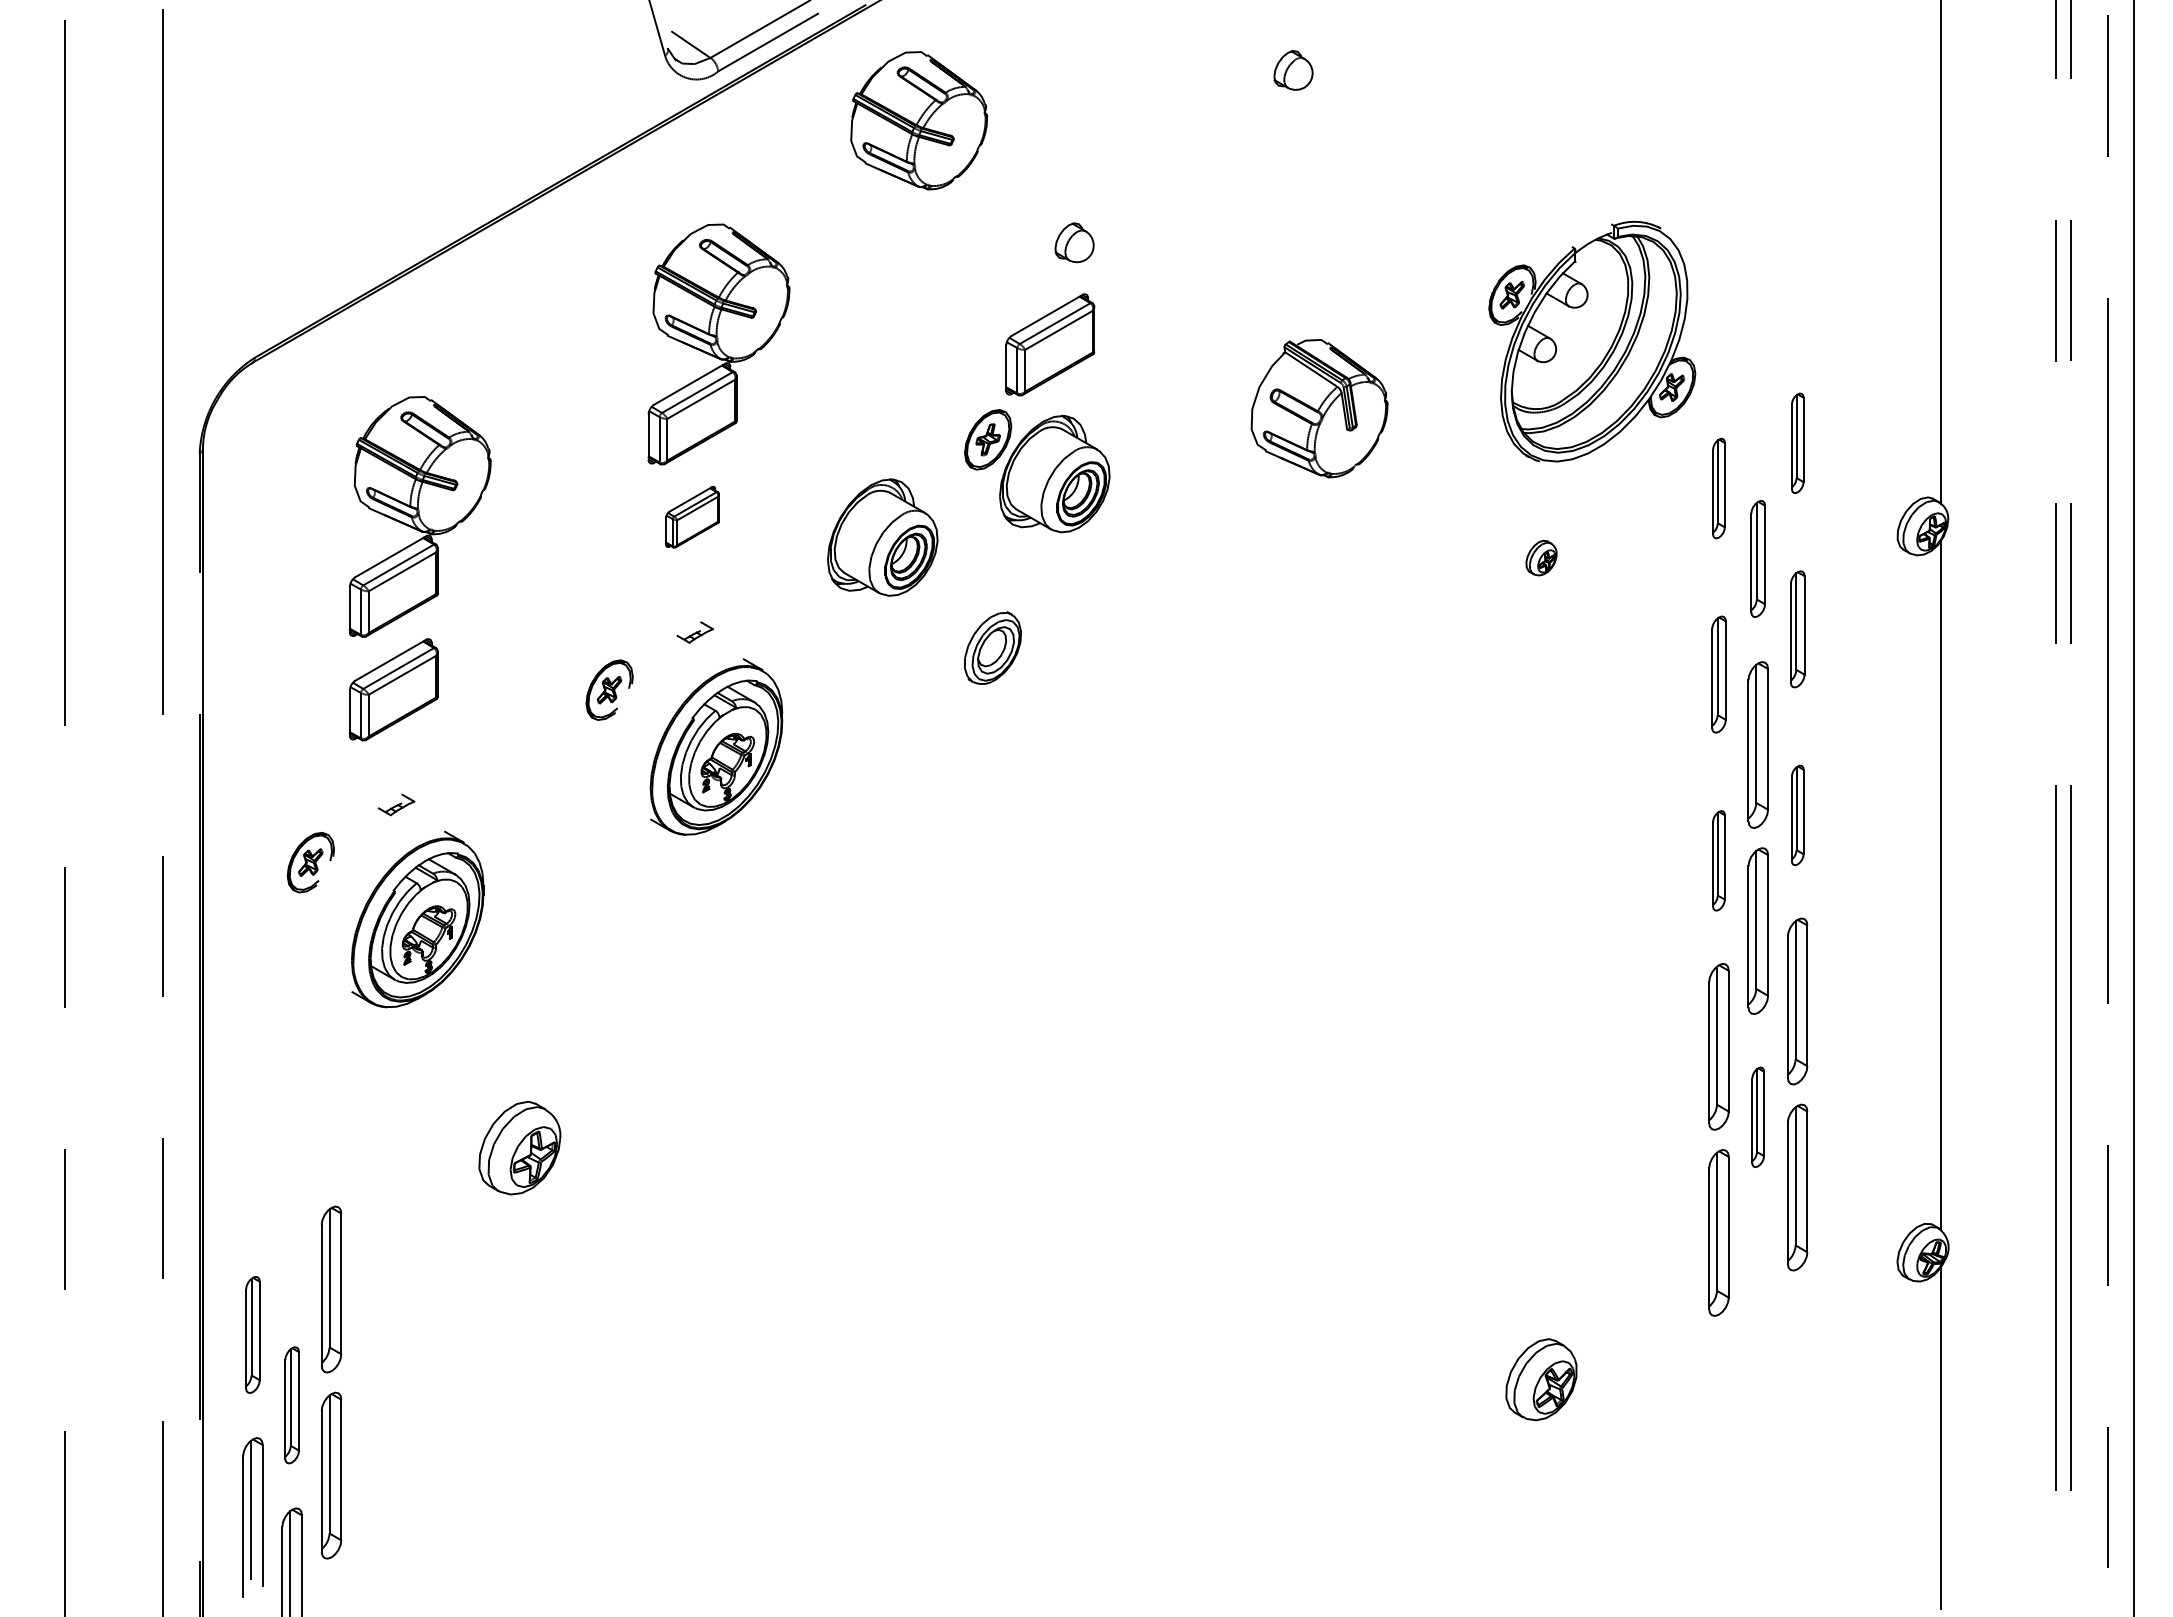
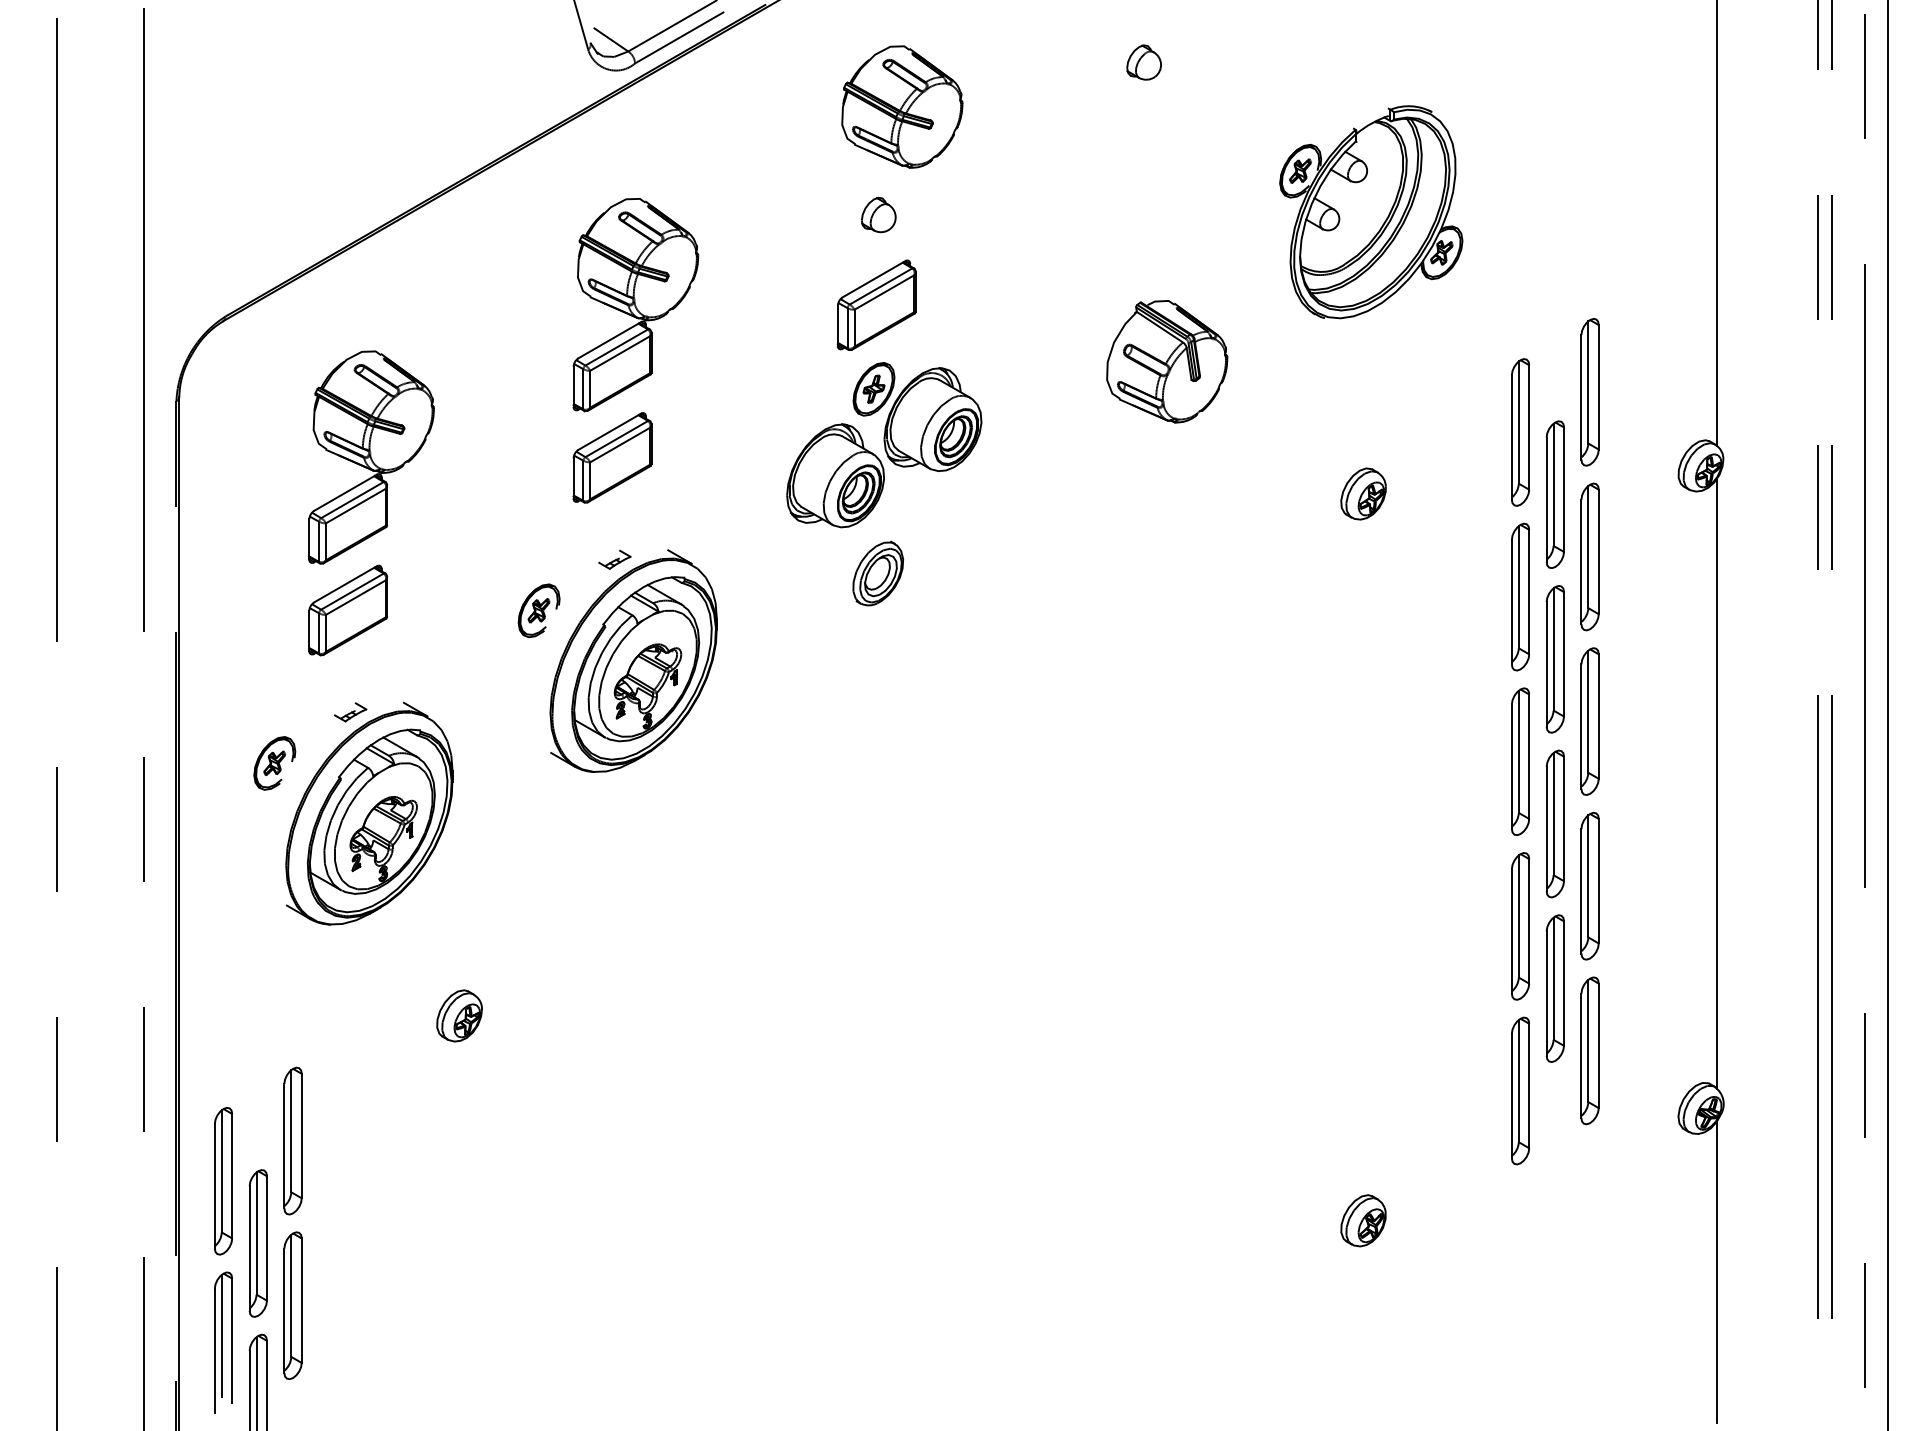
part: (919, 120) -> (902, 106), moved
part: (1074, 242) -> (878, 214), moved
part: (1592, 341) -> (1371, 212), moved
part: (1050, 344) -> (876, 304), moved
part: (1797, 443) -> (1590, 392), size x1.67
part: (1718, 488) -> (1520, 432), size x1.67
part: (692, 516) -> (612, 457), size x1.67
part: (882, 537) -> (835, 475), moved
part: (1541, 557) -> (1363, 493), size x1.67
part: (1757, 558) -> (1554, 494), size x1.43
part: (1797, 629) -> (1590, 557), size x1.43
part: (1718, 674) -> (1520, 596), size x1.43
part: (716, 746) -> (633, 660), size x1.43
part: (1797, 815) -> (1590, 721), size x1.67
part: (1718, 860) -> (1520, 761), size x1.67
part: (417, 919) -> (369, 813), size x1.43
part: (1757, 1117) -> (1554, 988), size x1.67
part: (519, 1147) -> (459, 1015), size x0.62
part: (252, 1334) -> (223, 1180), size x1.43
part: (1541, 1379) -> (1363, 1220), size x0.71
part: (291, 1405) -> (257, 1243), size x1.43

